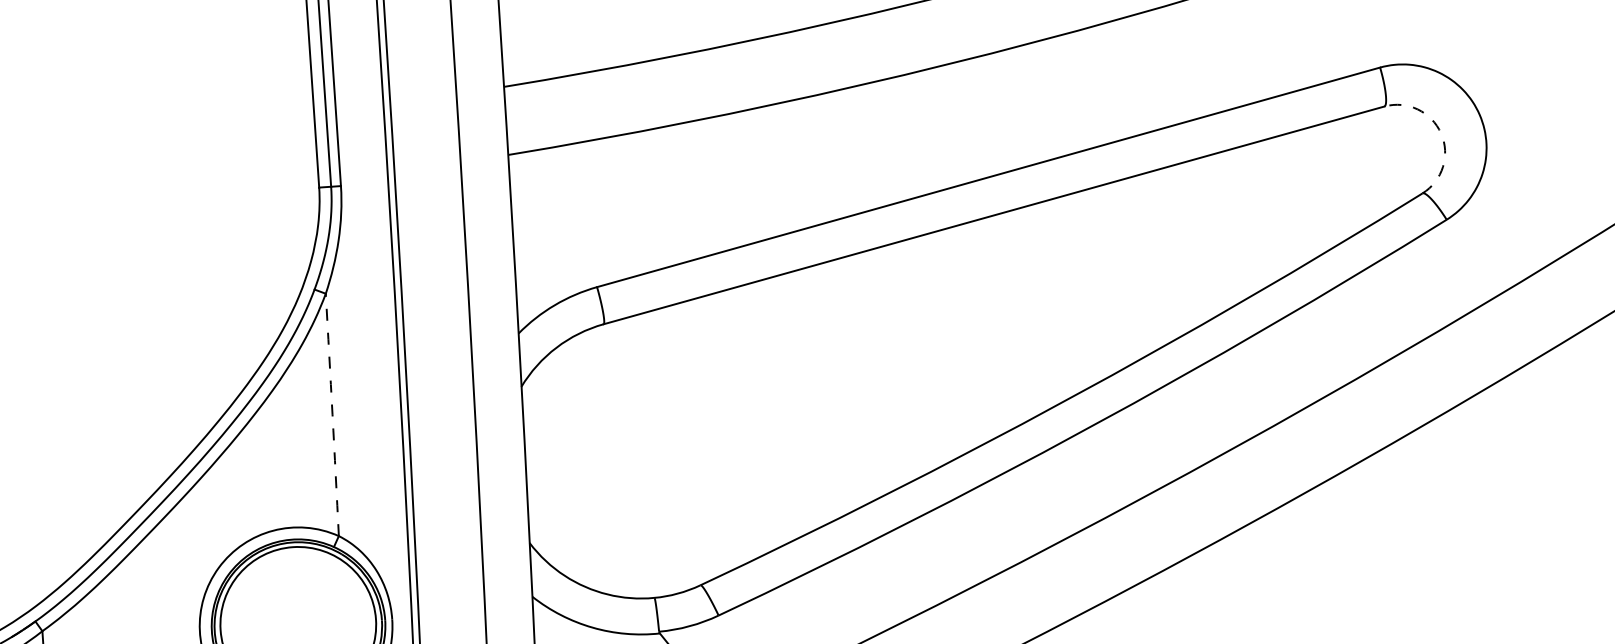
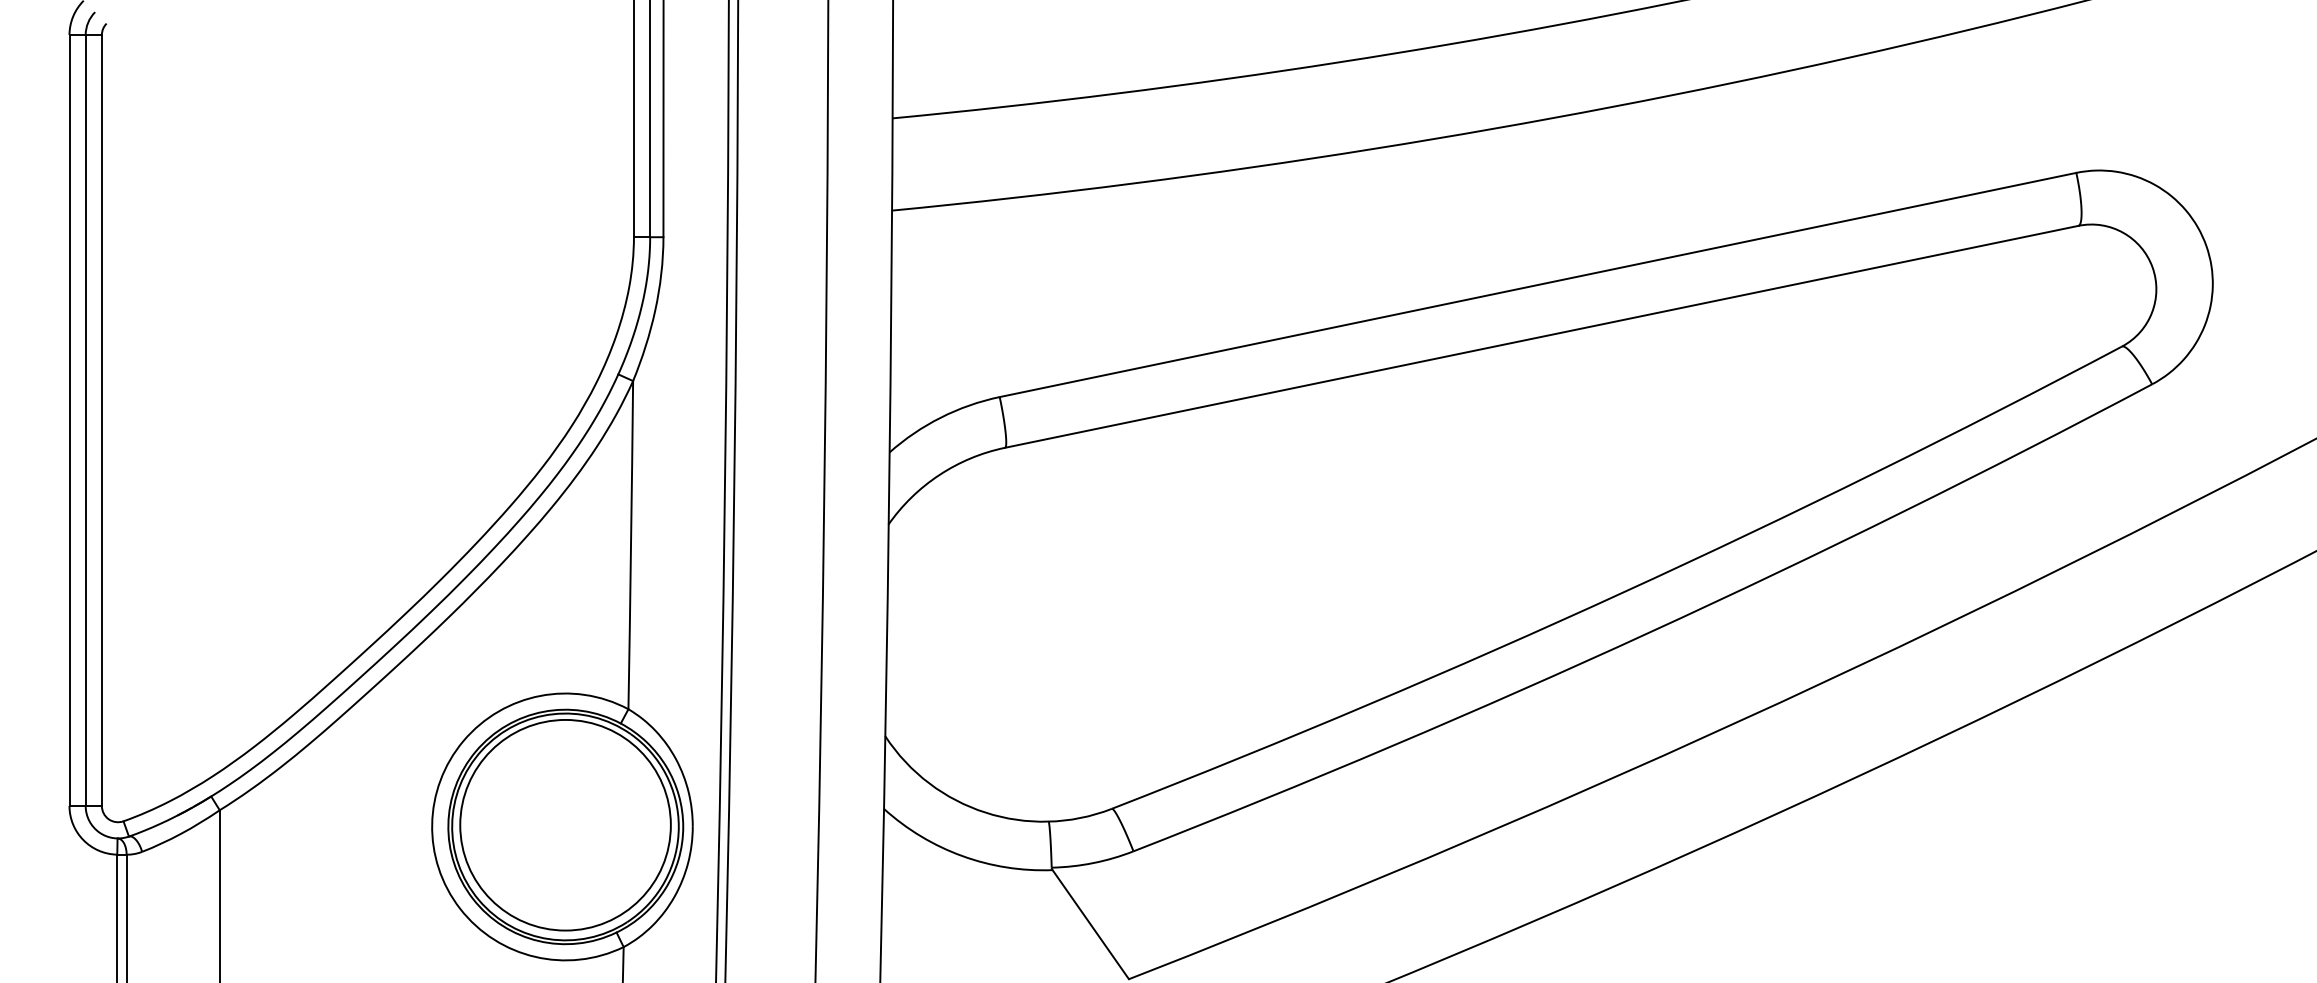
arc: (1441, 133) -> (2152, 267), dashed -> solid
arc: (332, 415) -> (631, 545), dashed -> solid

